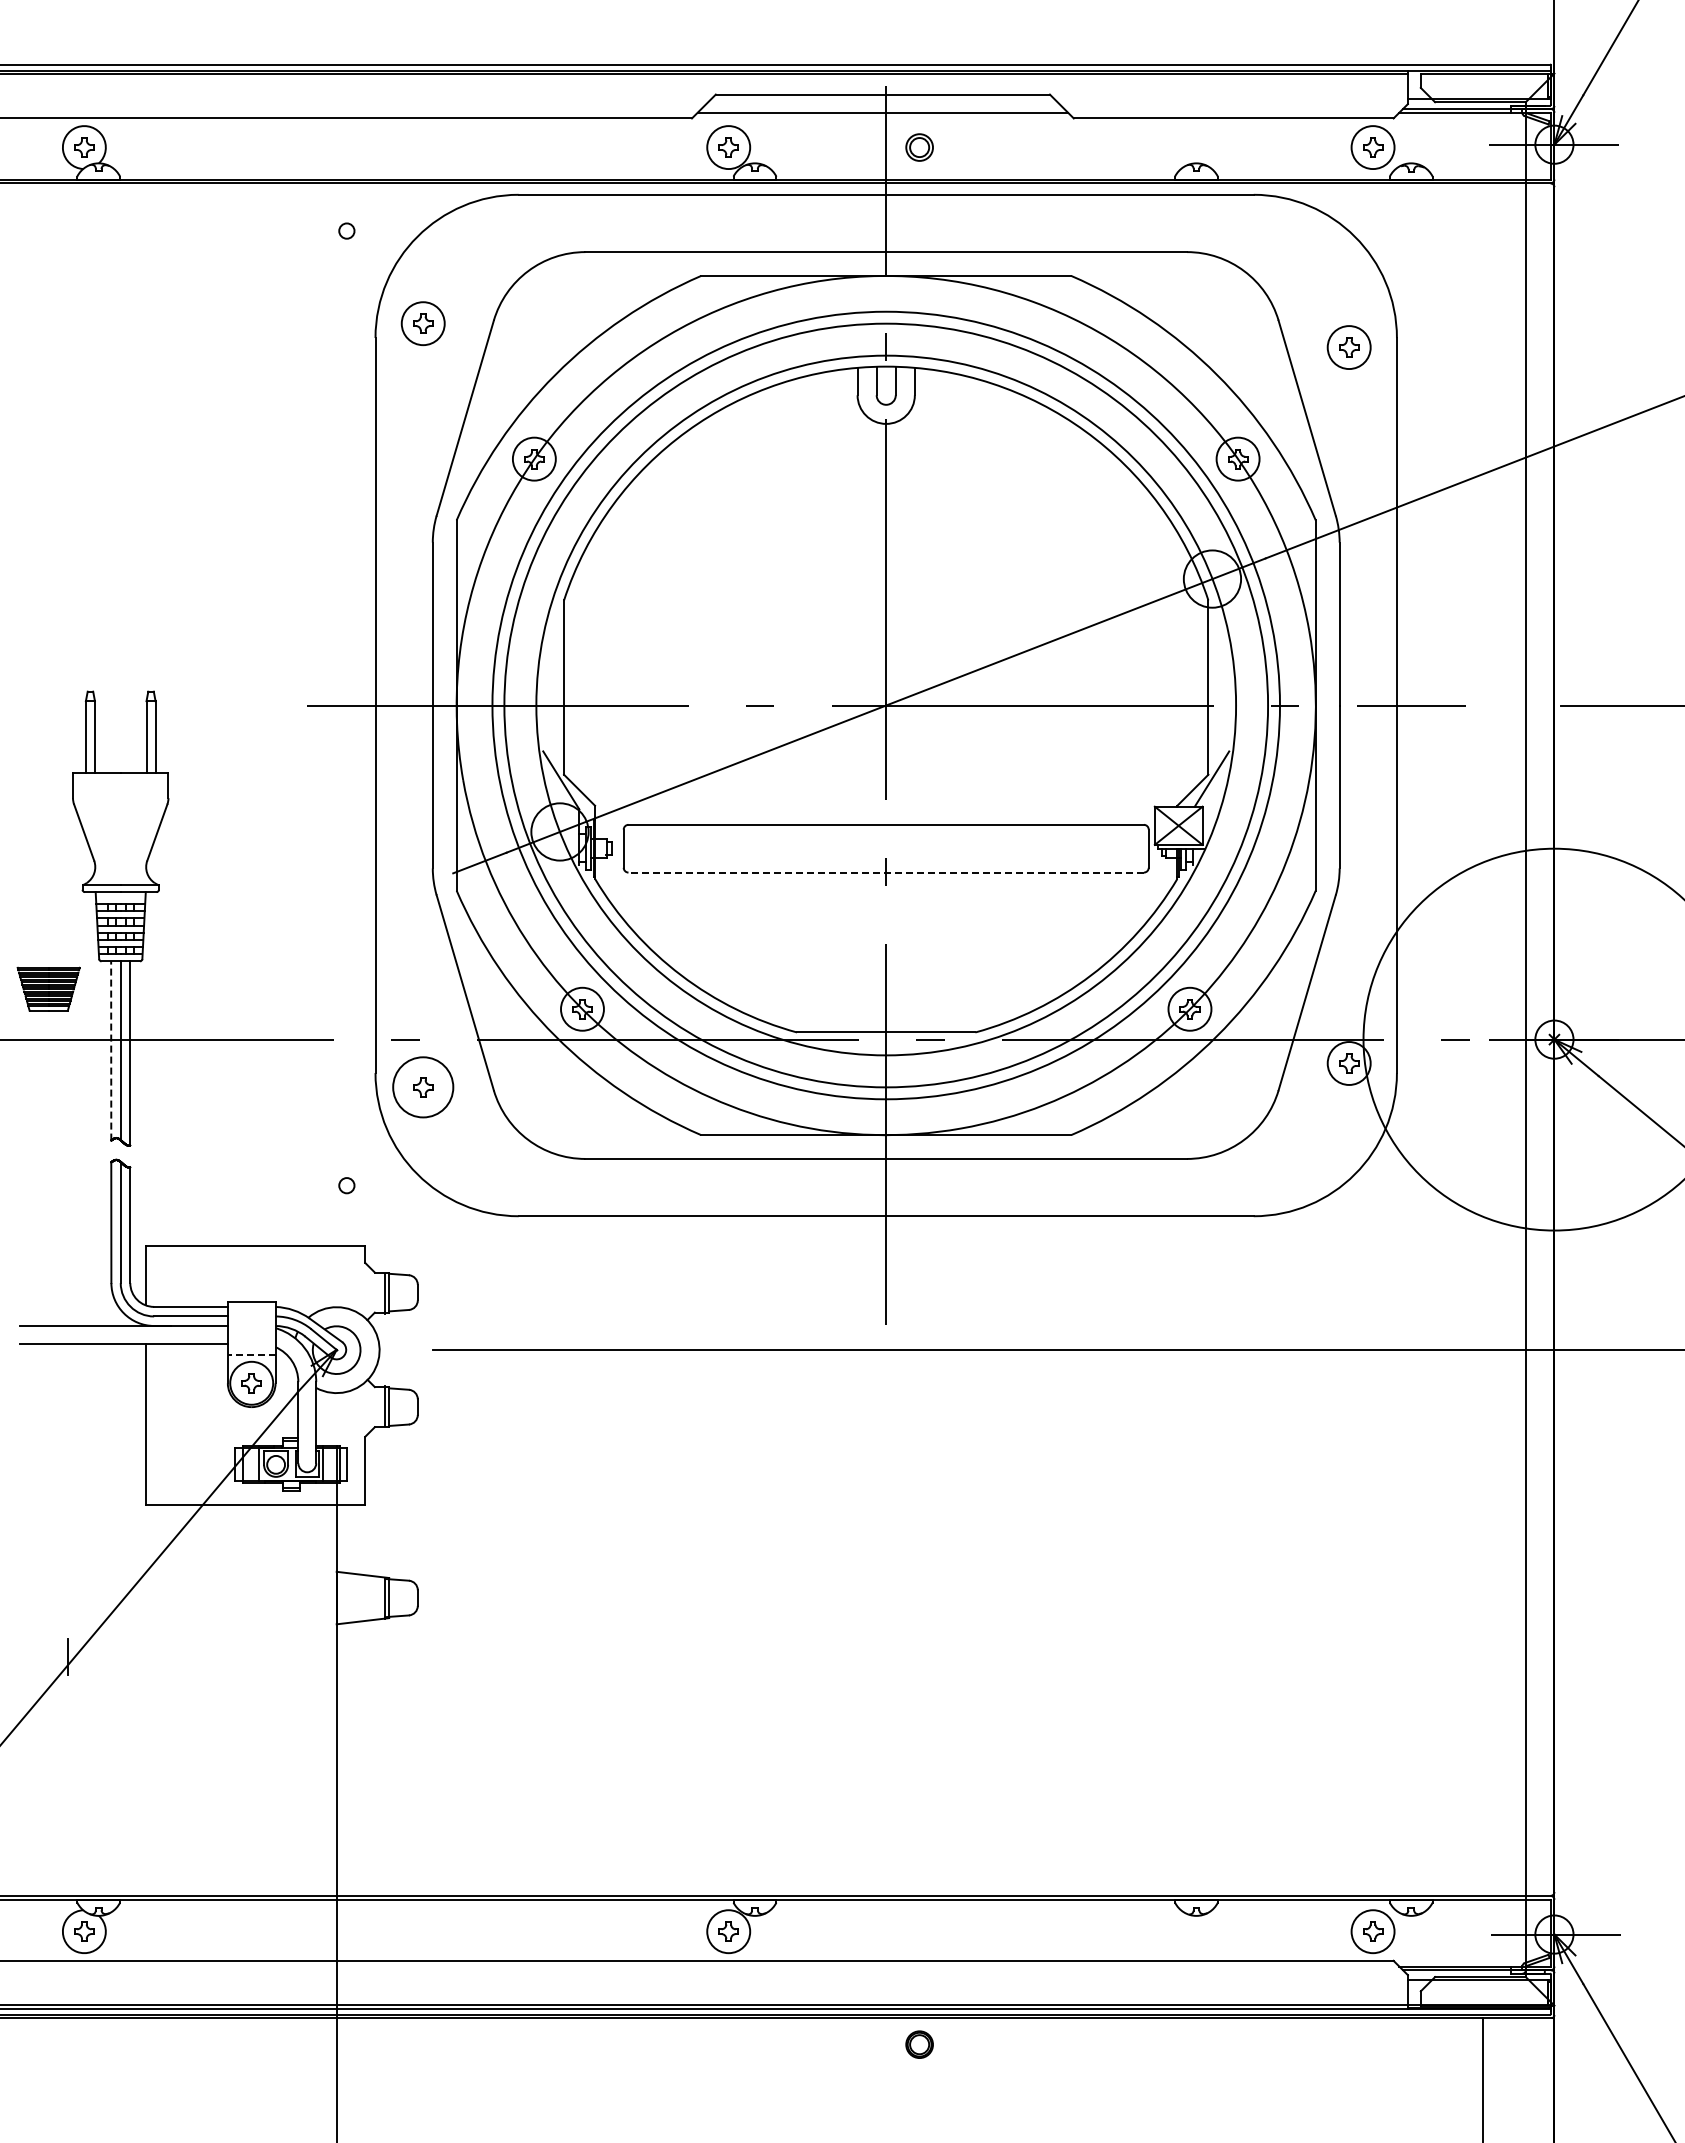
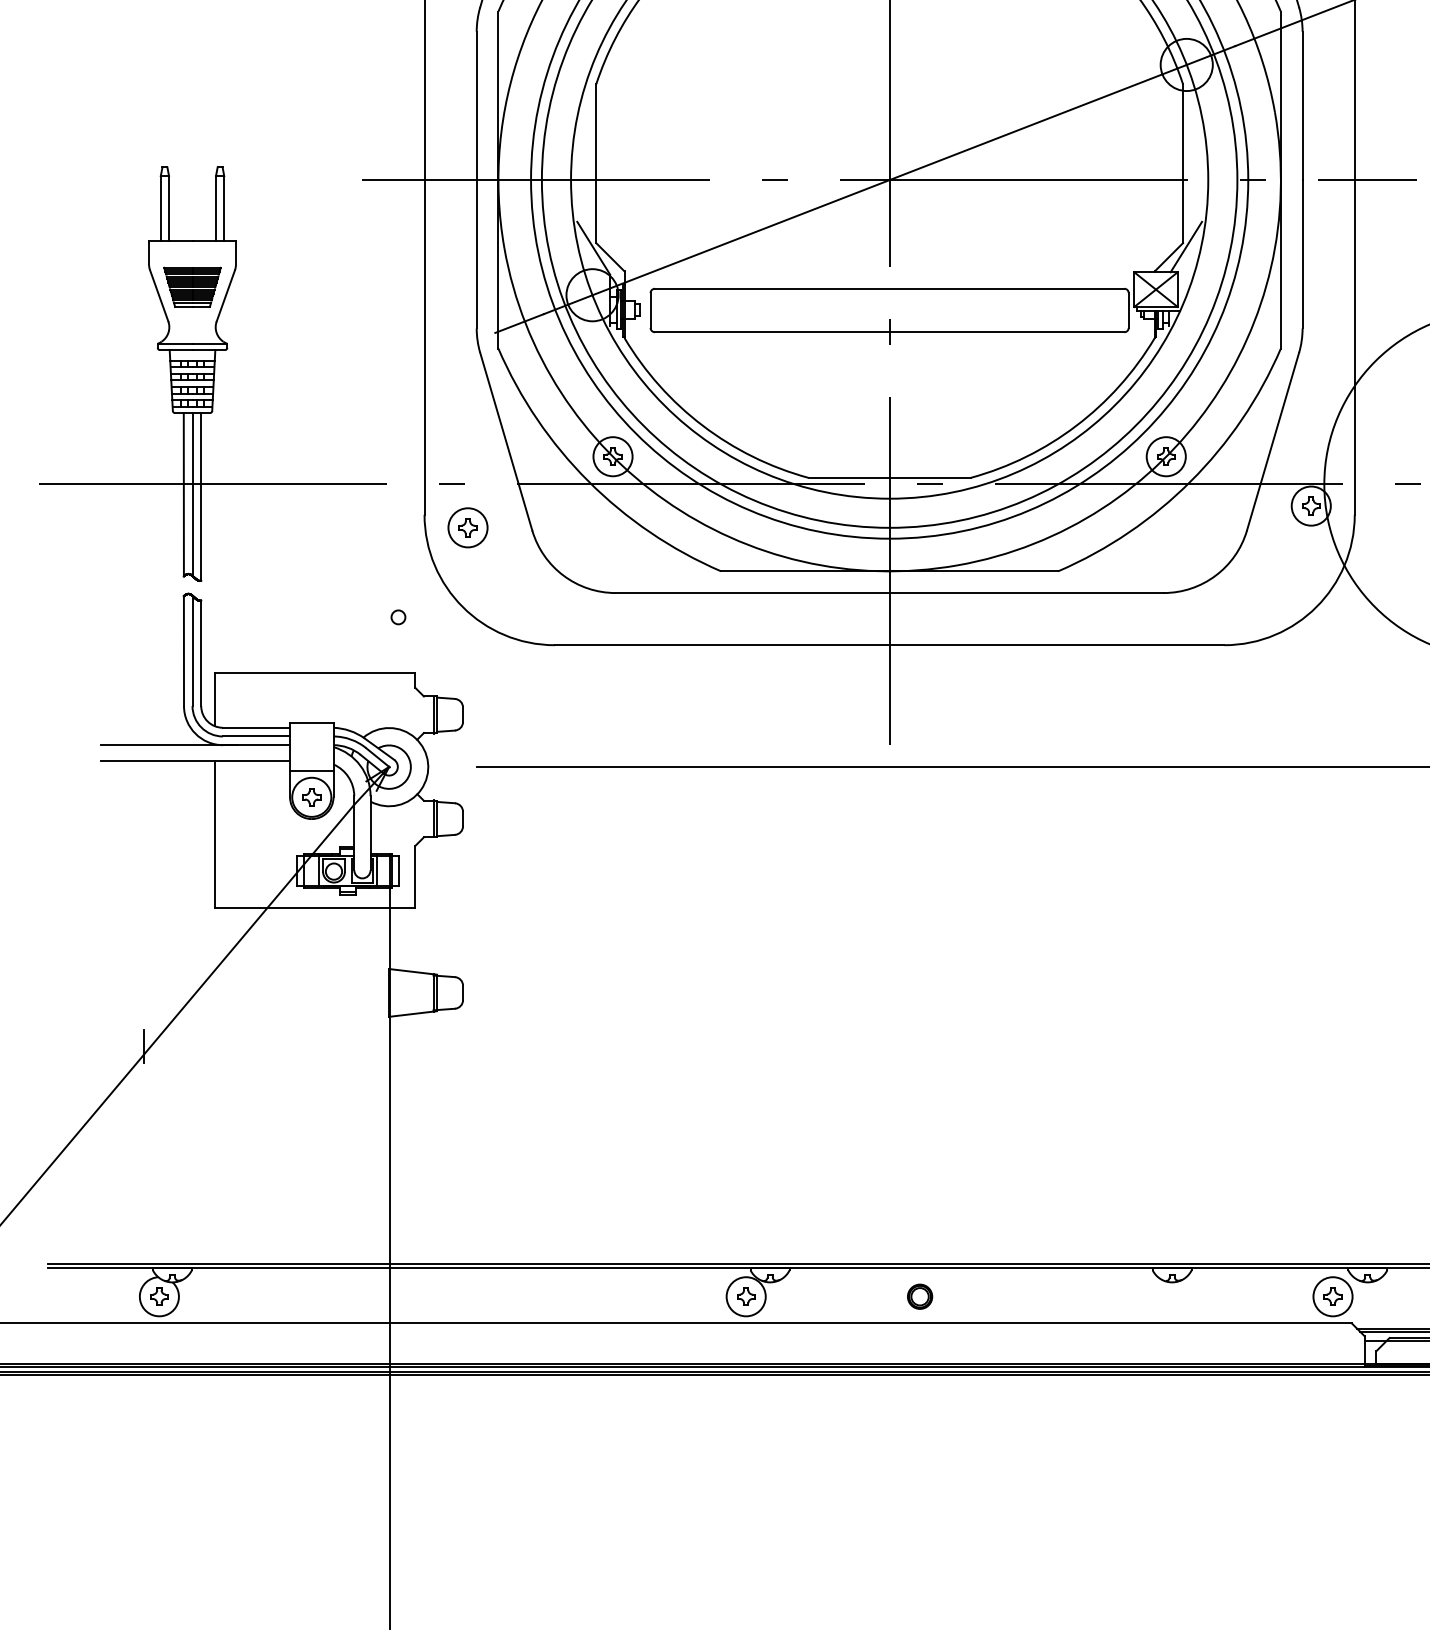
line: (886, 872) -> (889, 332), dashed -> solid
part: (48, 988) -> (192, 286), moved
line: (111, 1050) -> (184, 494), dashed -> solid
circle: (422, 1086) -> (467, 527), size x0.71
line: (251, 1354) -> (311, 771), dashed -> solid
part: (919, 2044) -> (919, 1296), moved

